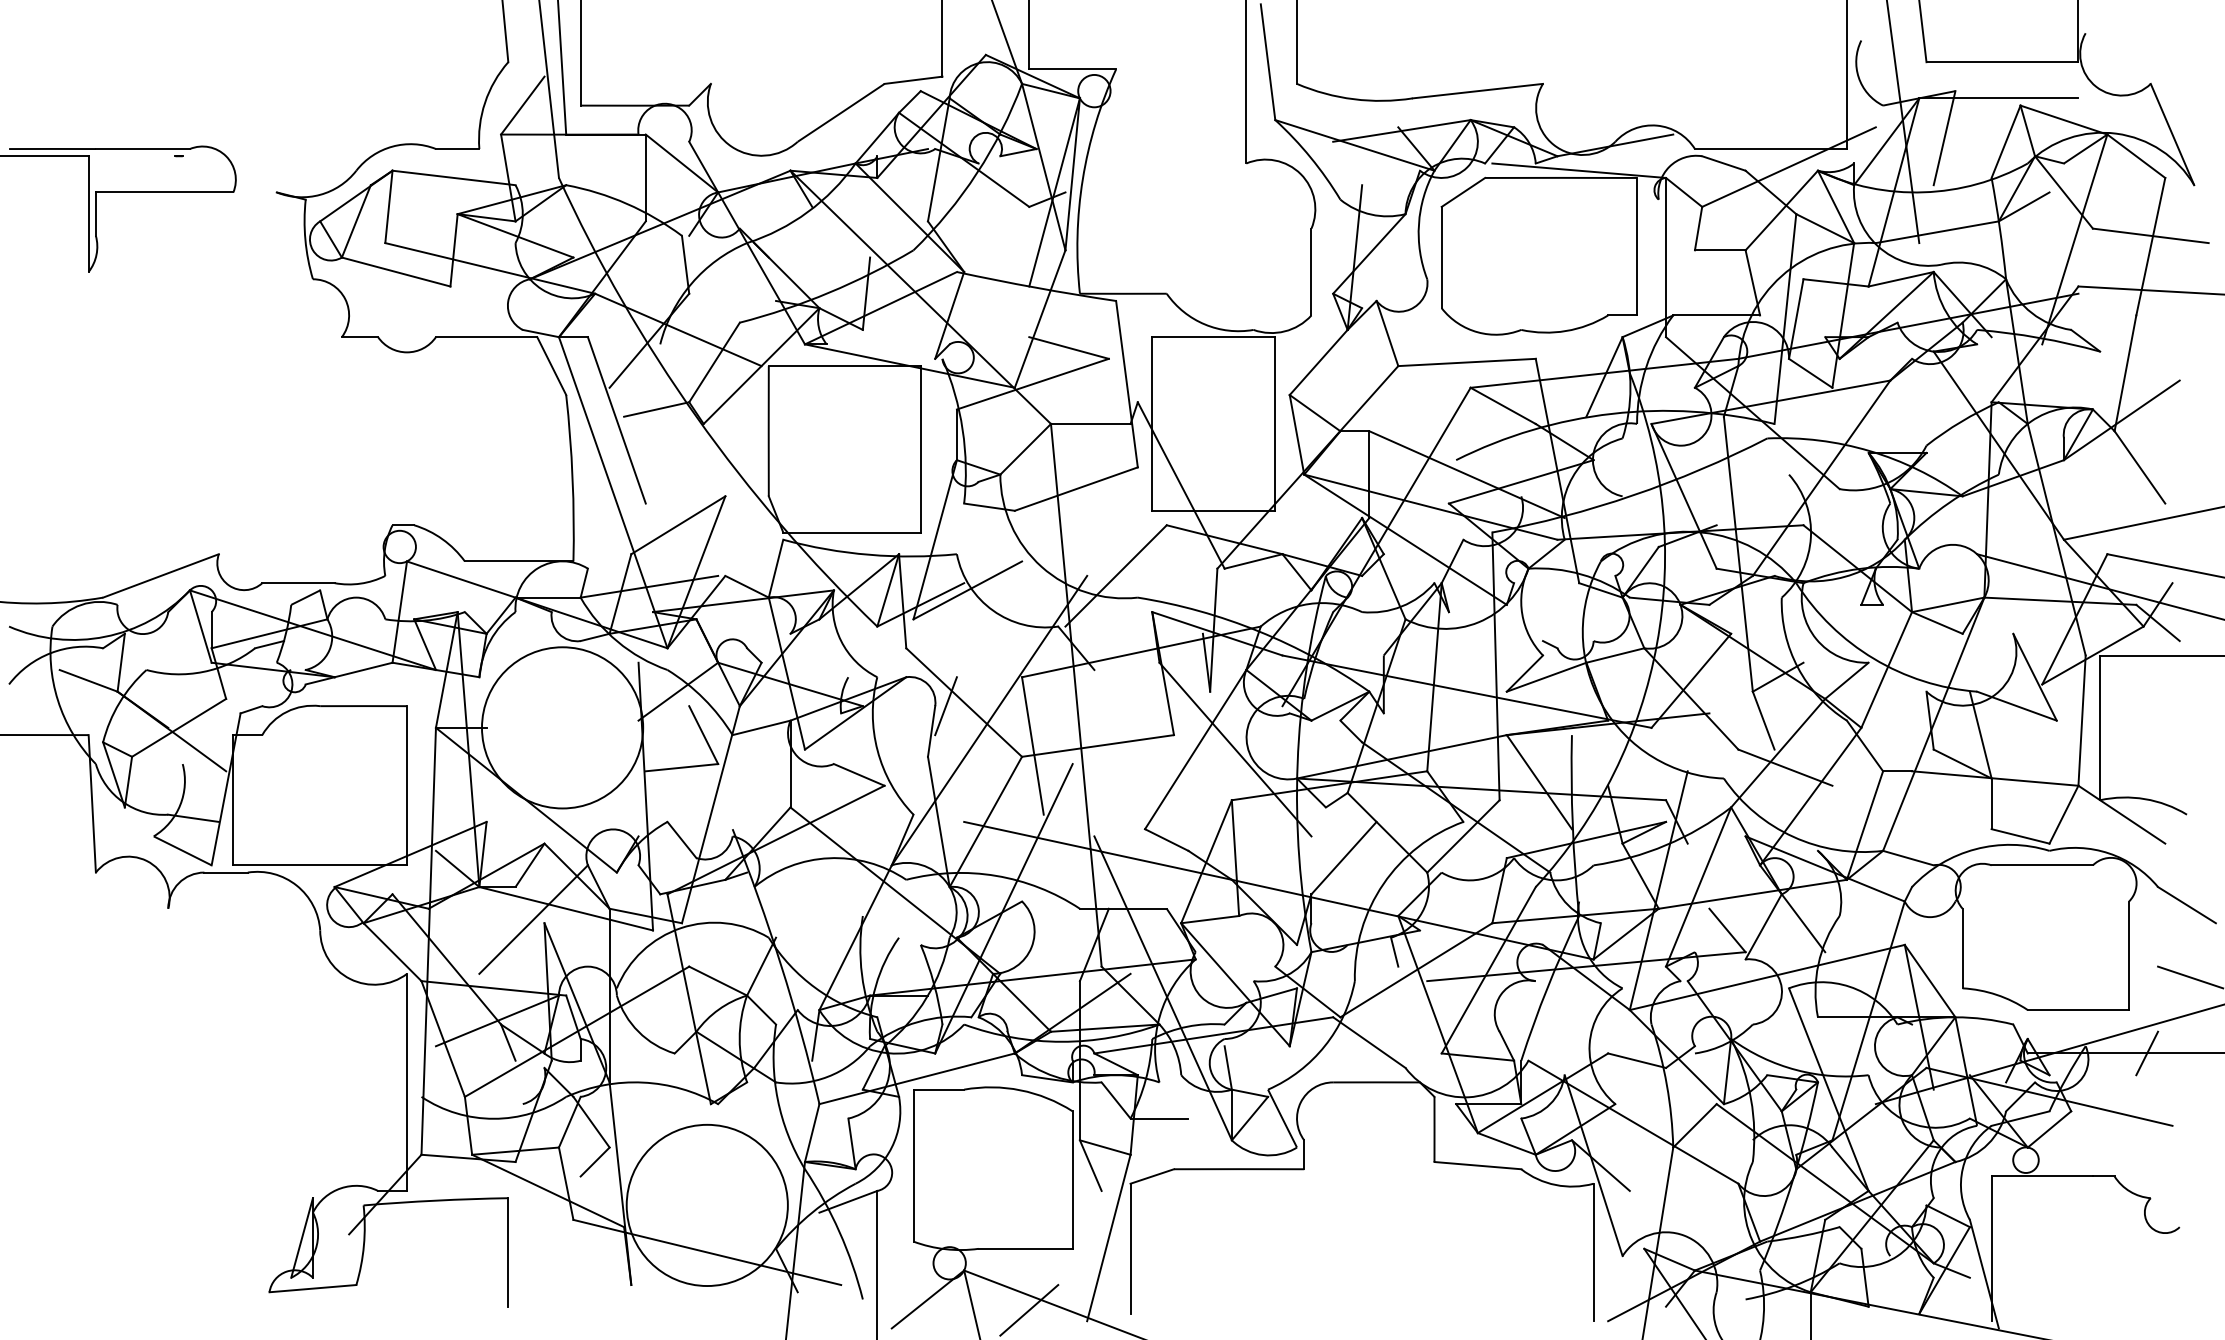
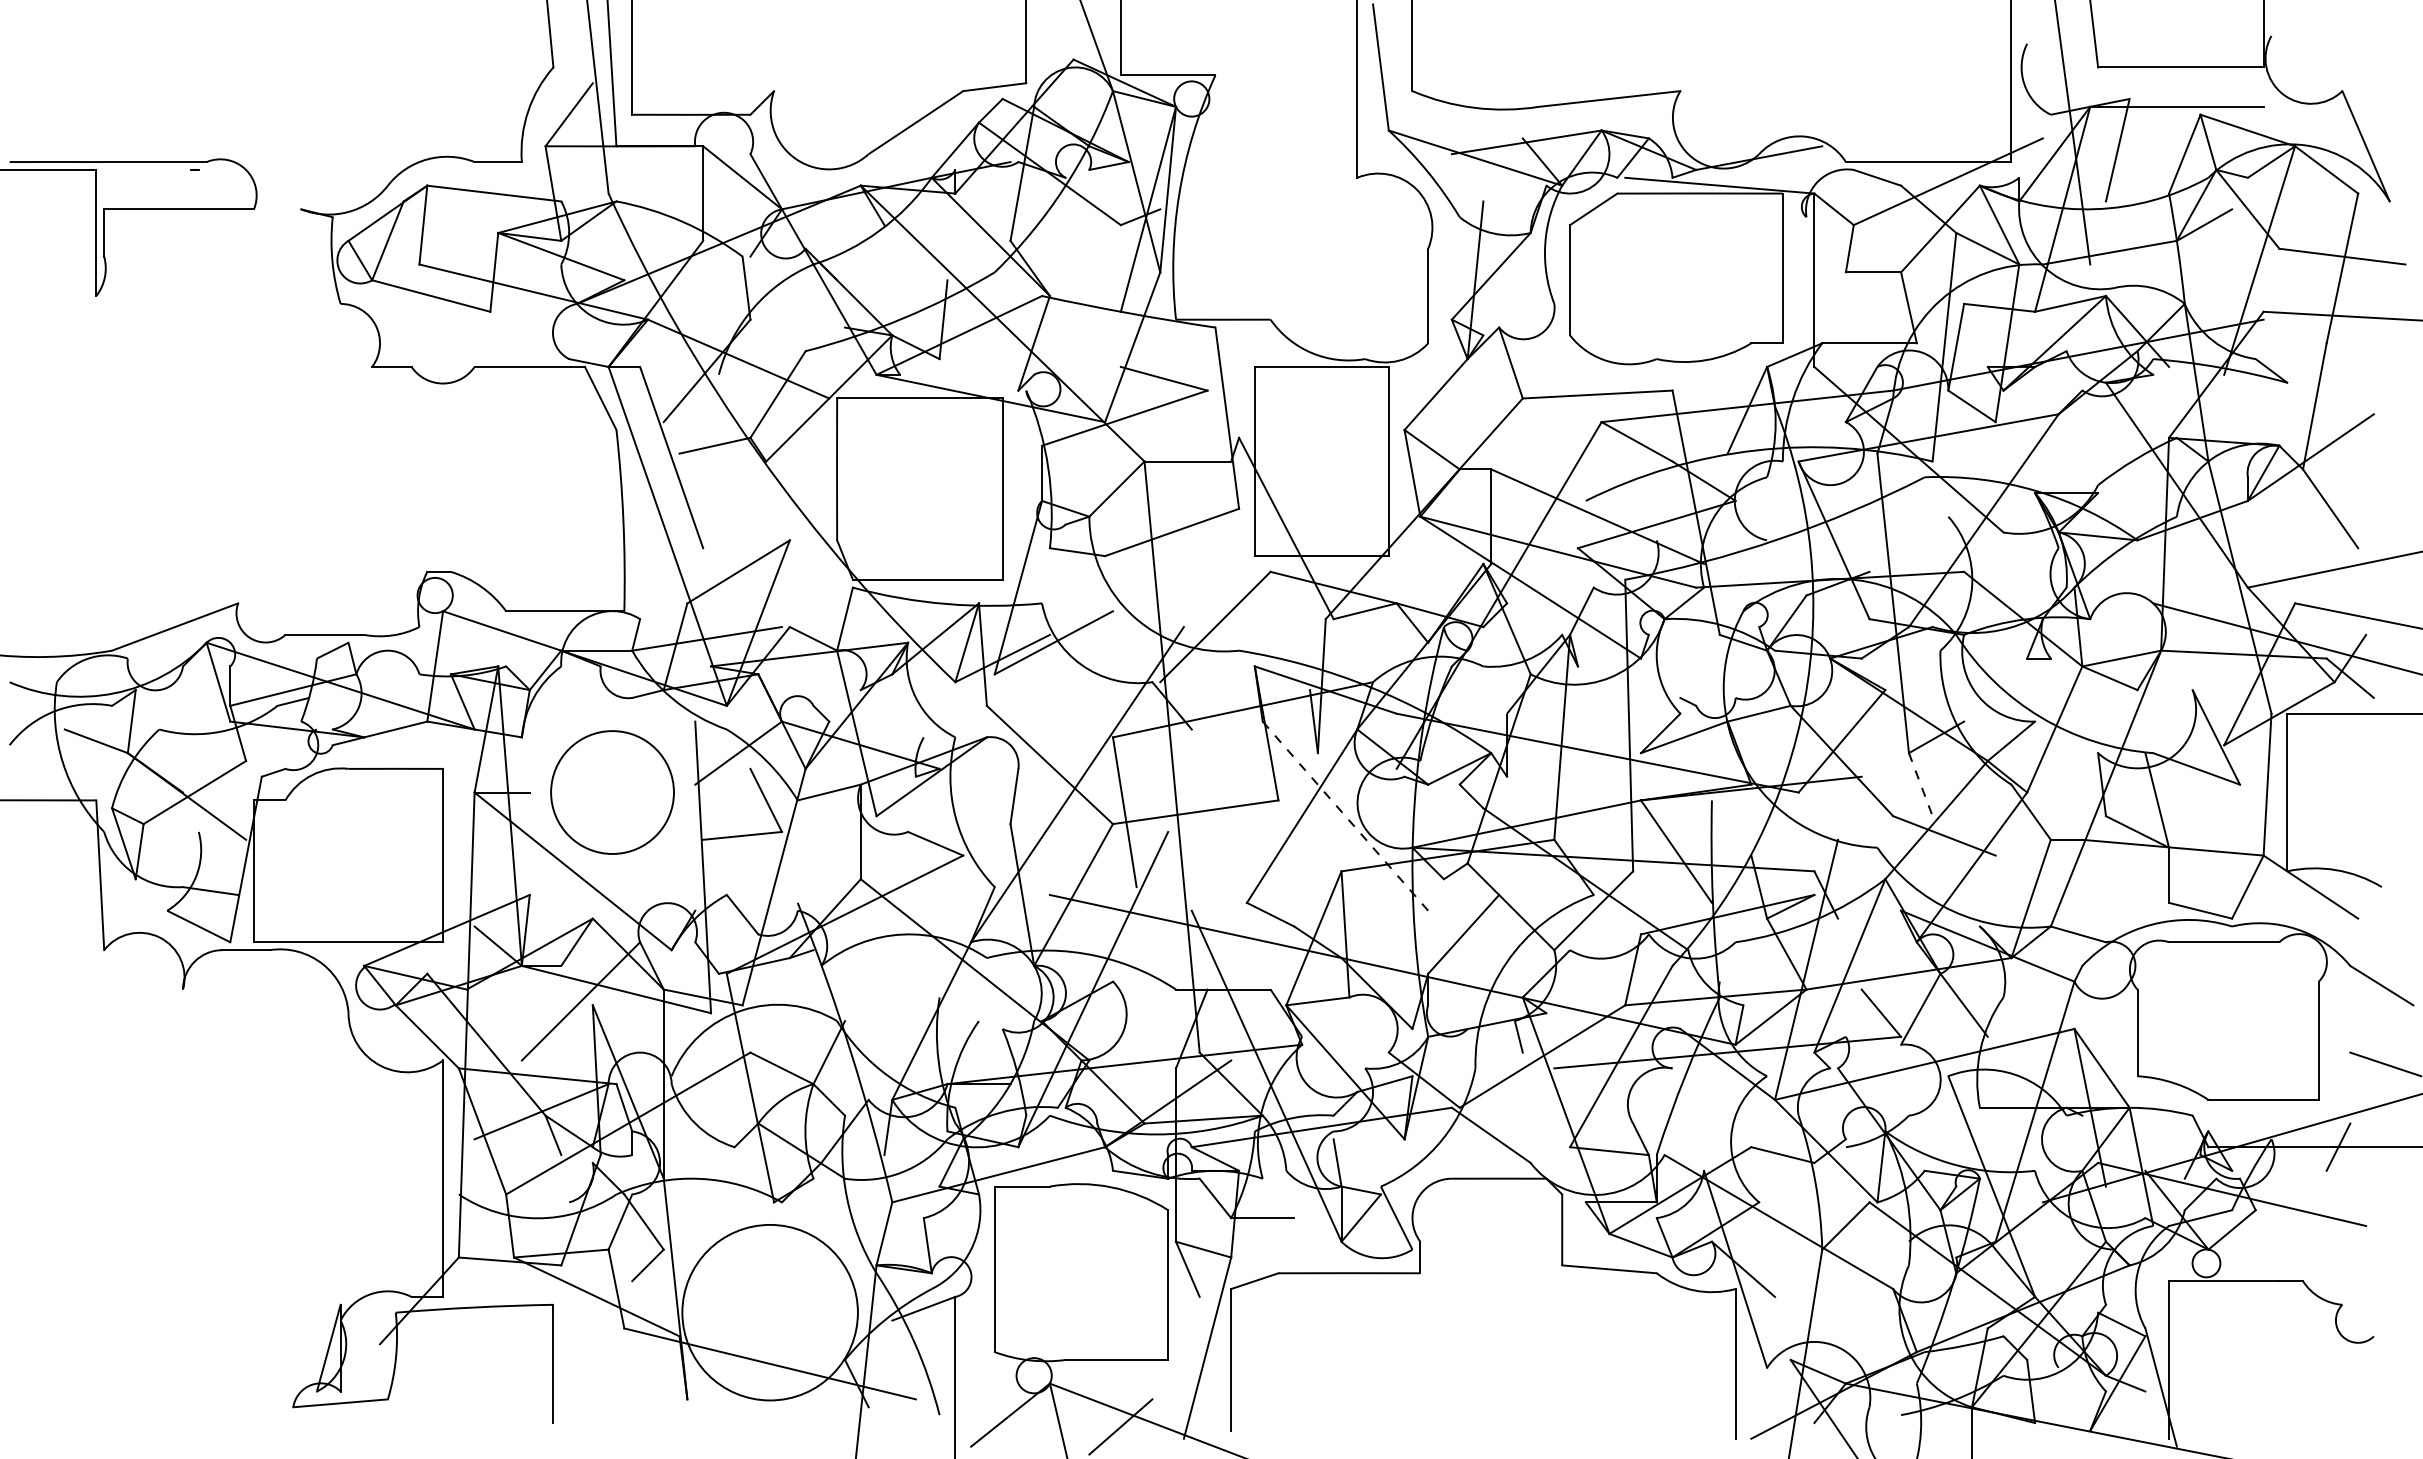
line: (946, 705) -> (1030, 768), removed
line: (1763, 720) -> (1920, 784), solid -> dashed
circle: (562, 727) -> (612, 792), size x0.7
line: (1235, 749) -> (1345, 816), solid -> dashed

